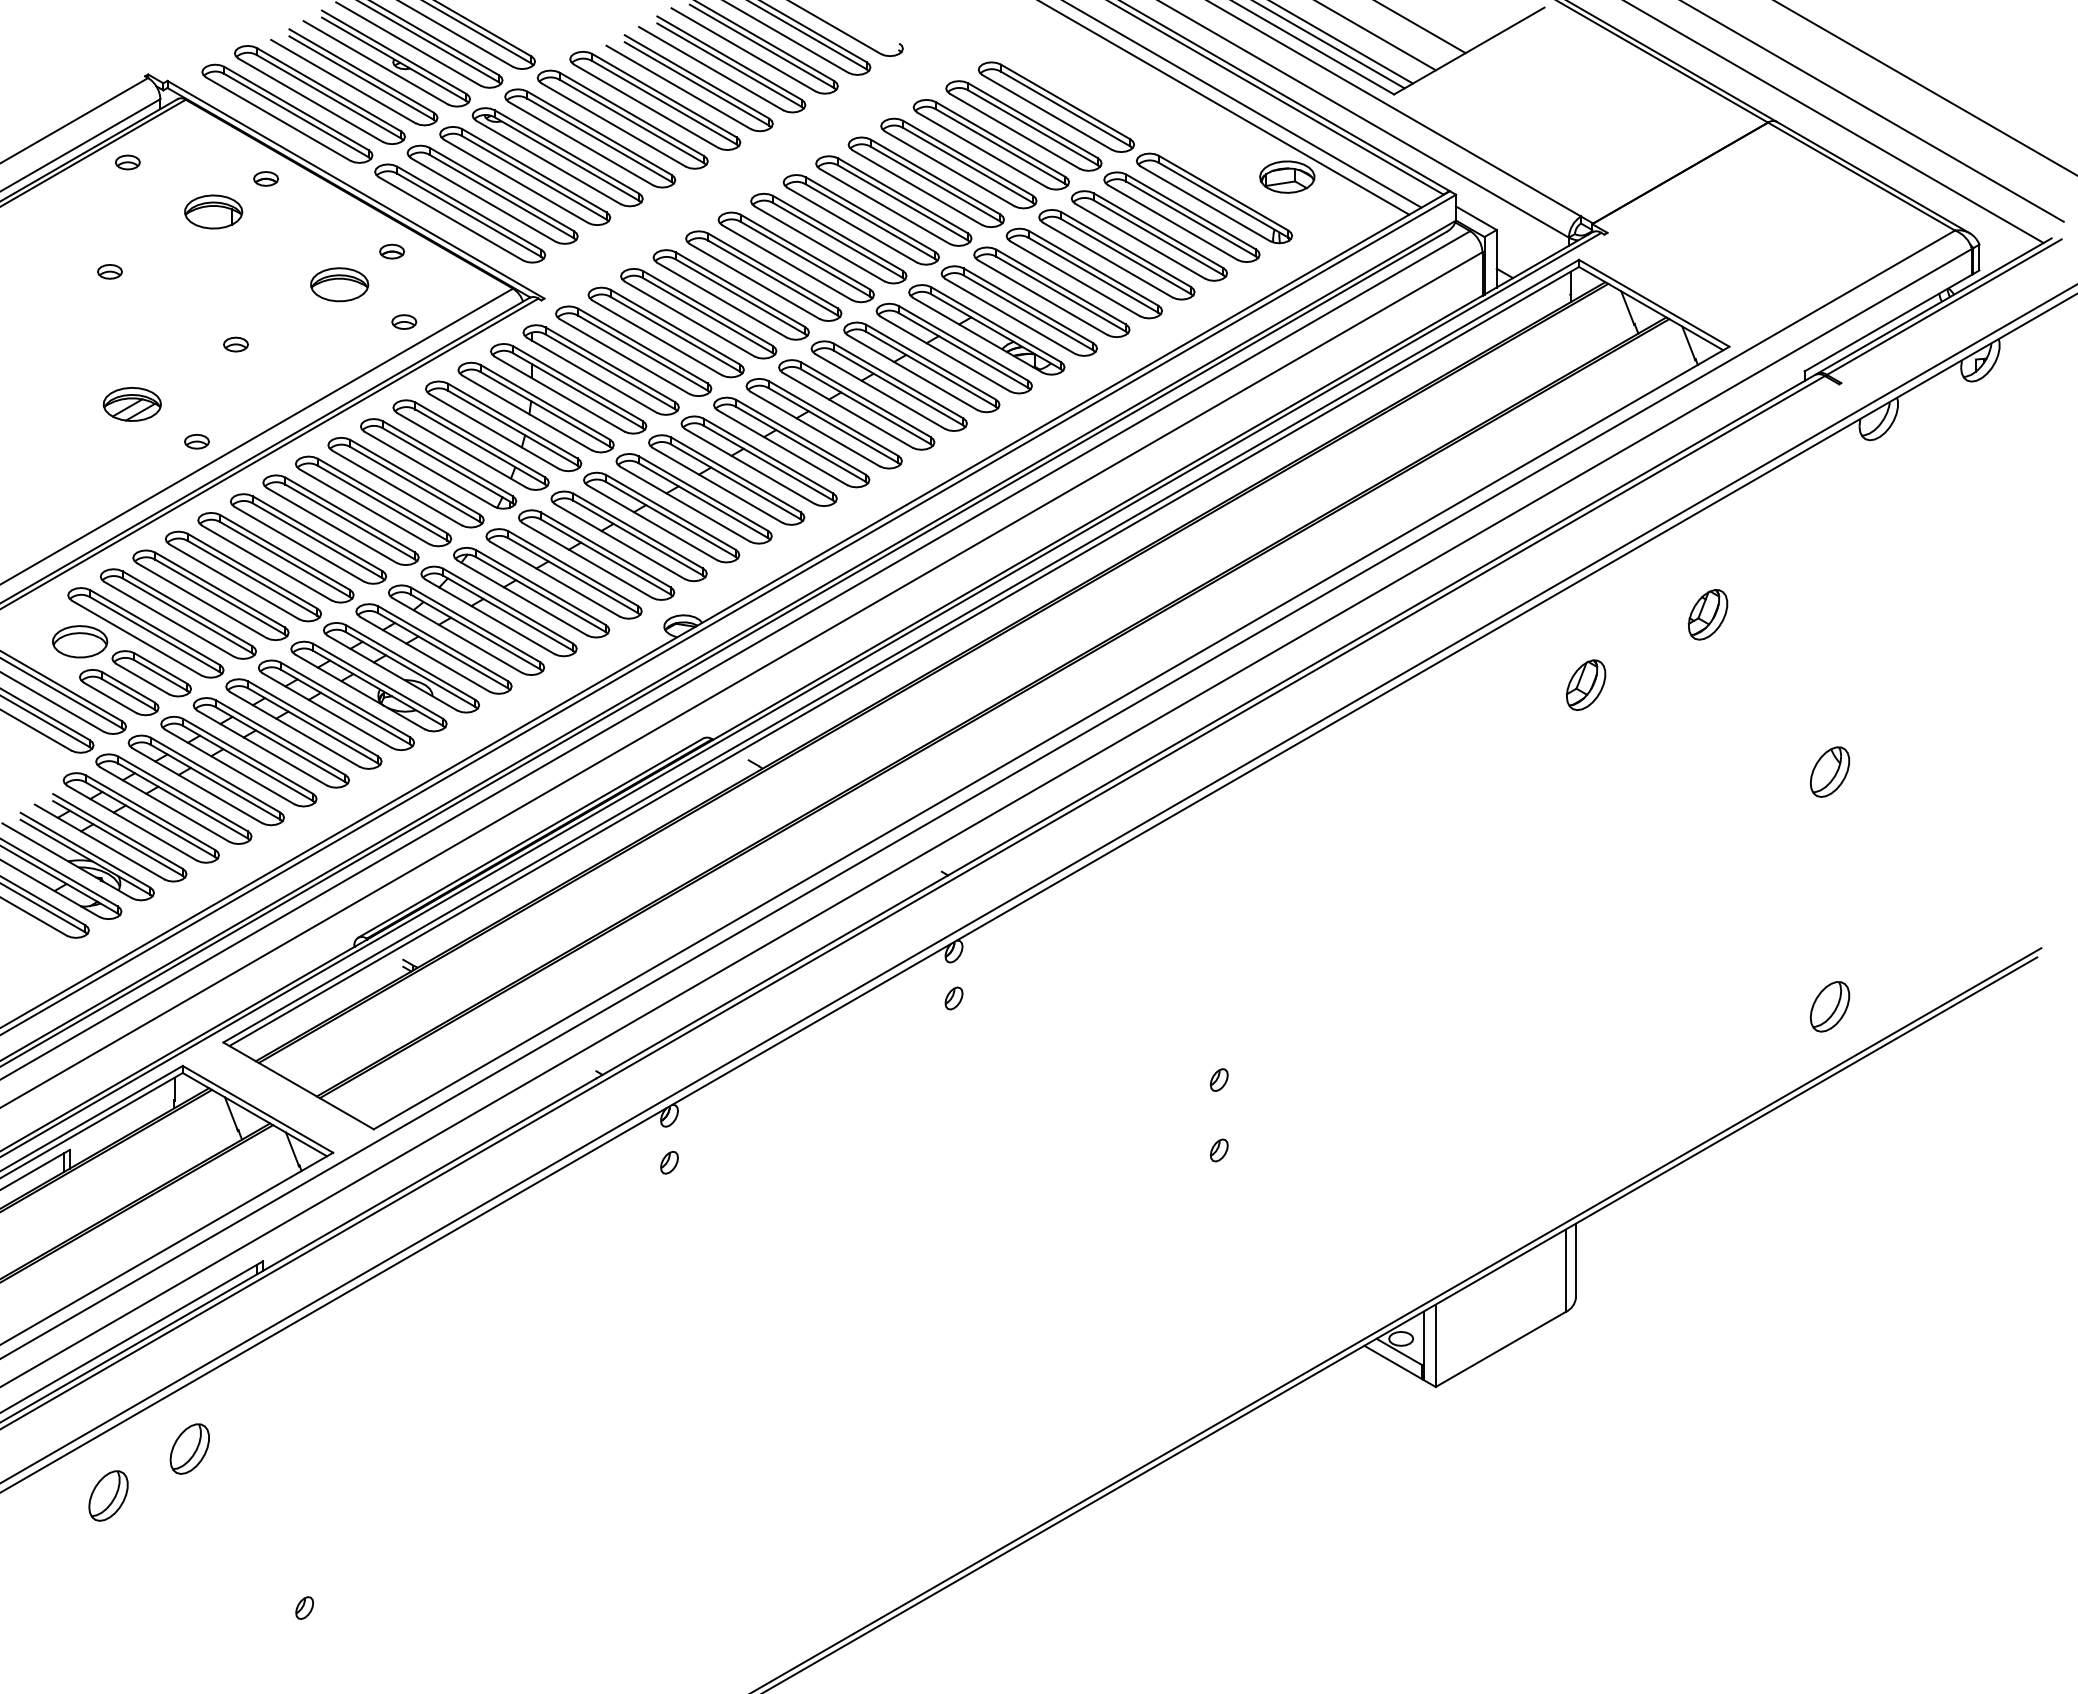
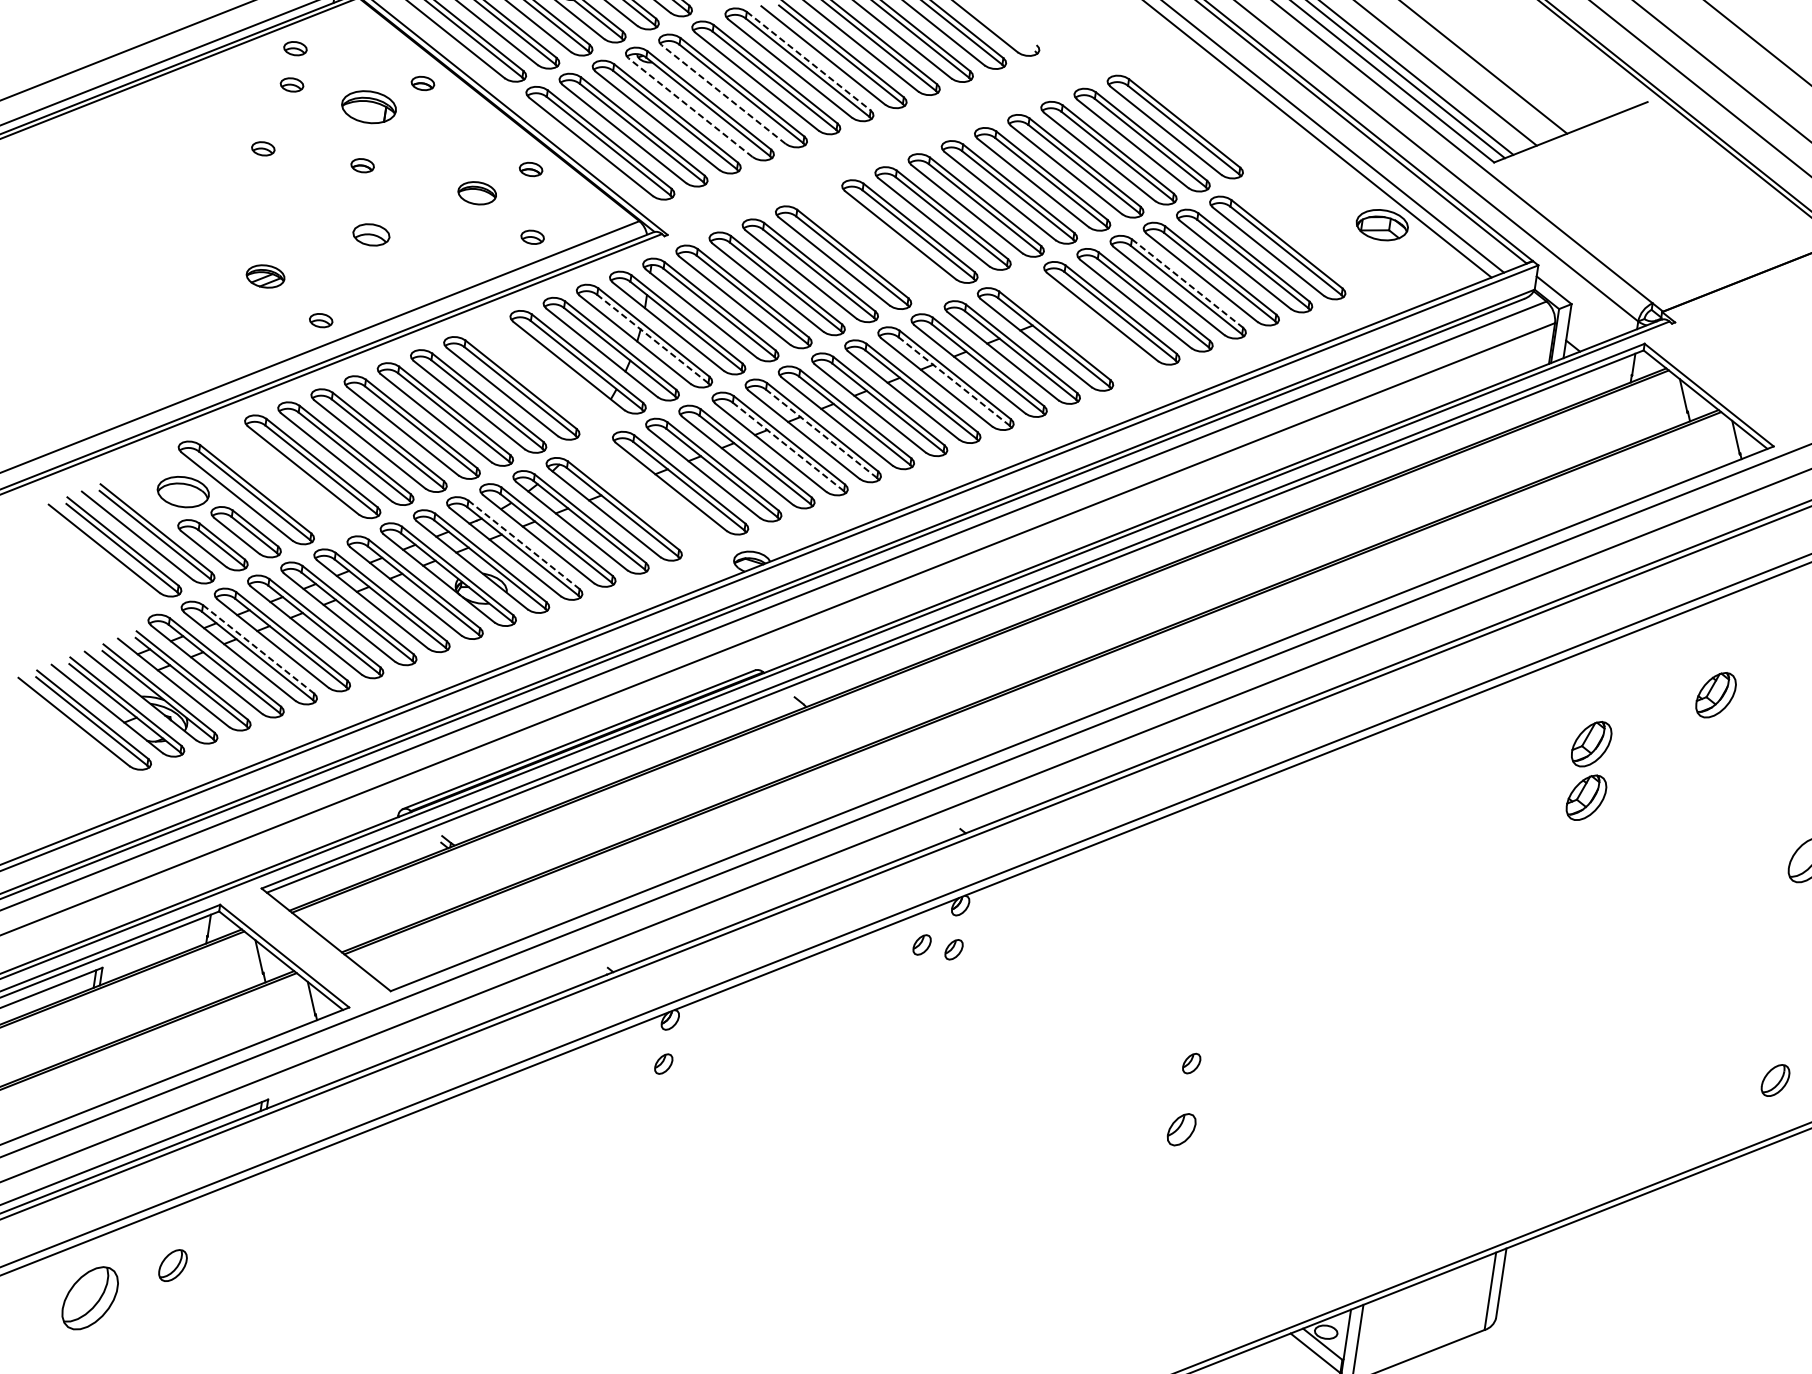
line: (664, 95) -> (808, 61), solid -> dashed
line: (580, 143) -> (723, 94), solid -> dashed
line: (548, 162) -> (690, 107), solid -> dashed
part: (1214, 198) -> (1310, 234), removed
part: (129, 200) -> (291, 84), added
line: (1093, 268) -> (1187, 283), solid -> dashed
part: (215, 273) -> (362, 165), added
part: (763, 275) -> (876, 243), removed
part: (339, 284) -> (477, 192), size x0.7
part: (986, 329) -> (1078, 326), removed
part: (235, 344) -> (371, 234), size x1.6
part: (131, 404) -> (264, 276), size x0.7
line: (865, 406) -> (953, 381), solid -> dashed
line: (545, 409) -> (653, 339), solid -> dashed
part: (438, 463) -> (544, 374), removed
line: (735, 481) -> (821, 433), solid -> dashed
line: (703, 500) -> (788, 446), solid -> dashed
part: (563, 573) -> (646, 495), removed
part: (177, 613) -> (278, 479), removed
line: (443, 643) -> (524, 544), solid -> dashed
part: (1588, 741) -> (1585, 797), added
line: (183, 793) -> (259, 649), solid -> dashed
part: (919, 998) -> (921, 944), added
part: (1829, 1006) -> (1775, 1080), size x0.7
part: (1219, 1150) -> (1182, 1129), size x1.6
part: (189, 1448) -> (172, 1265), size x0.7
part: (108, 1495) -> (90, 1297), size x1.4

